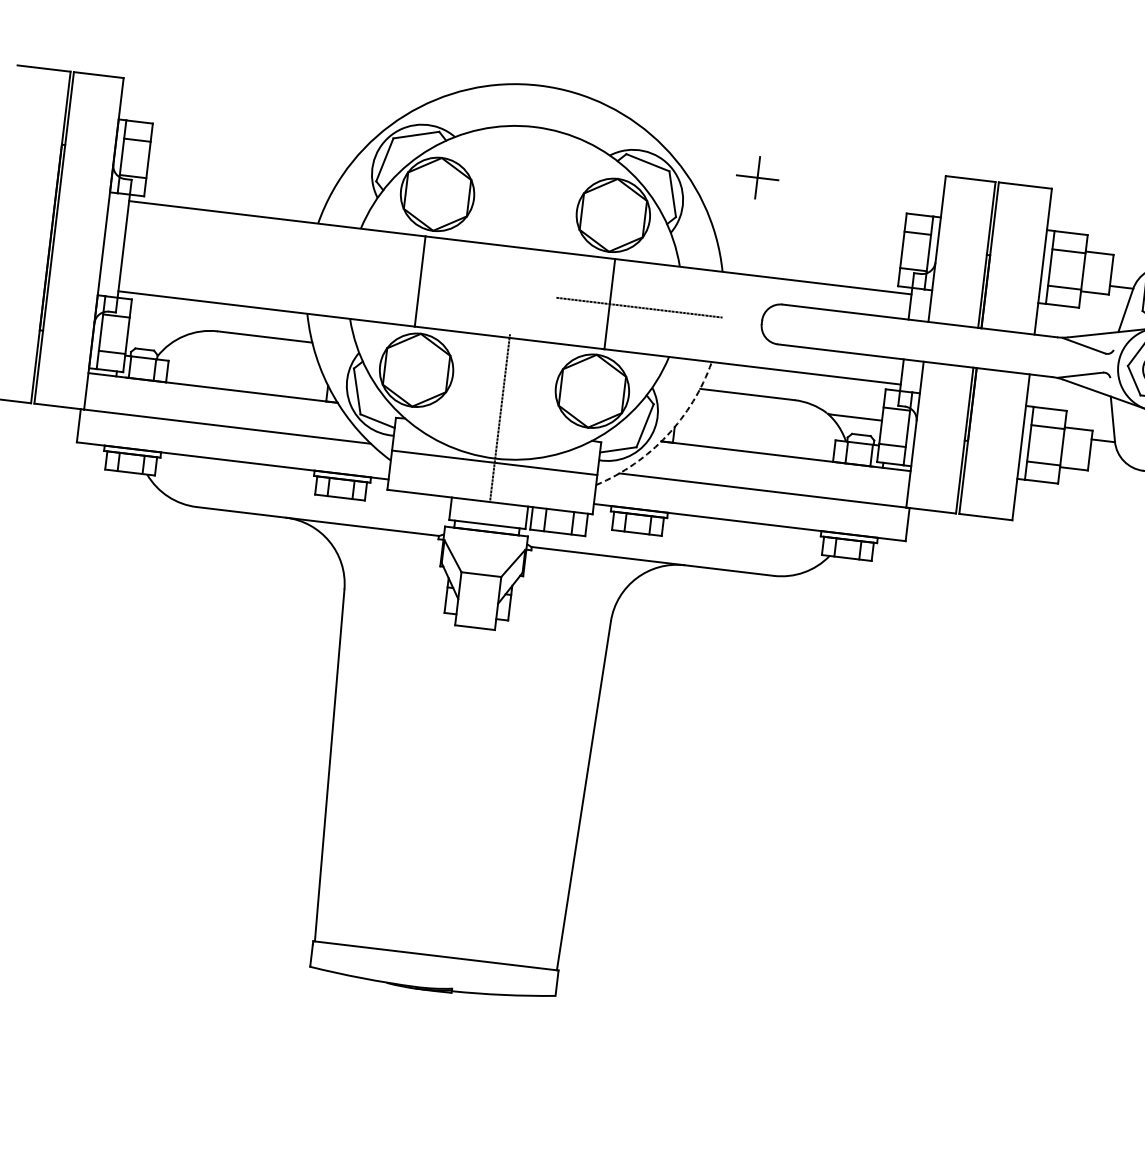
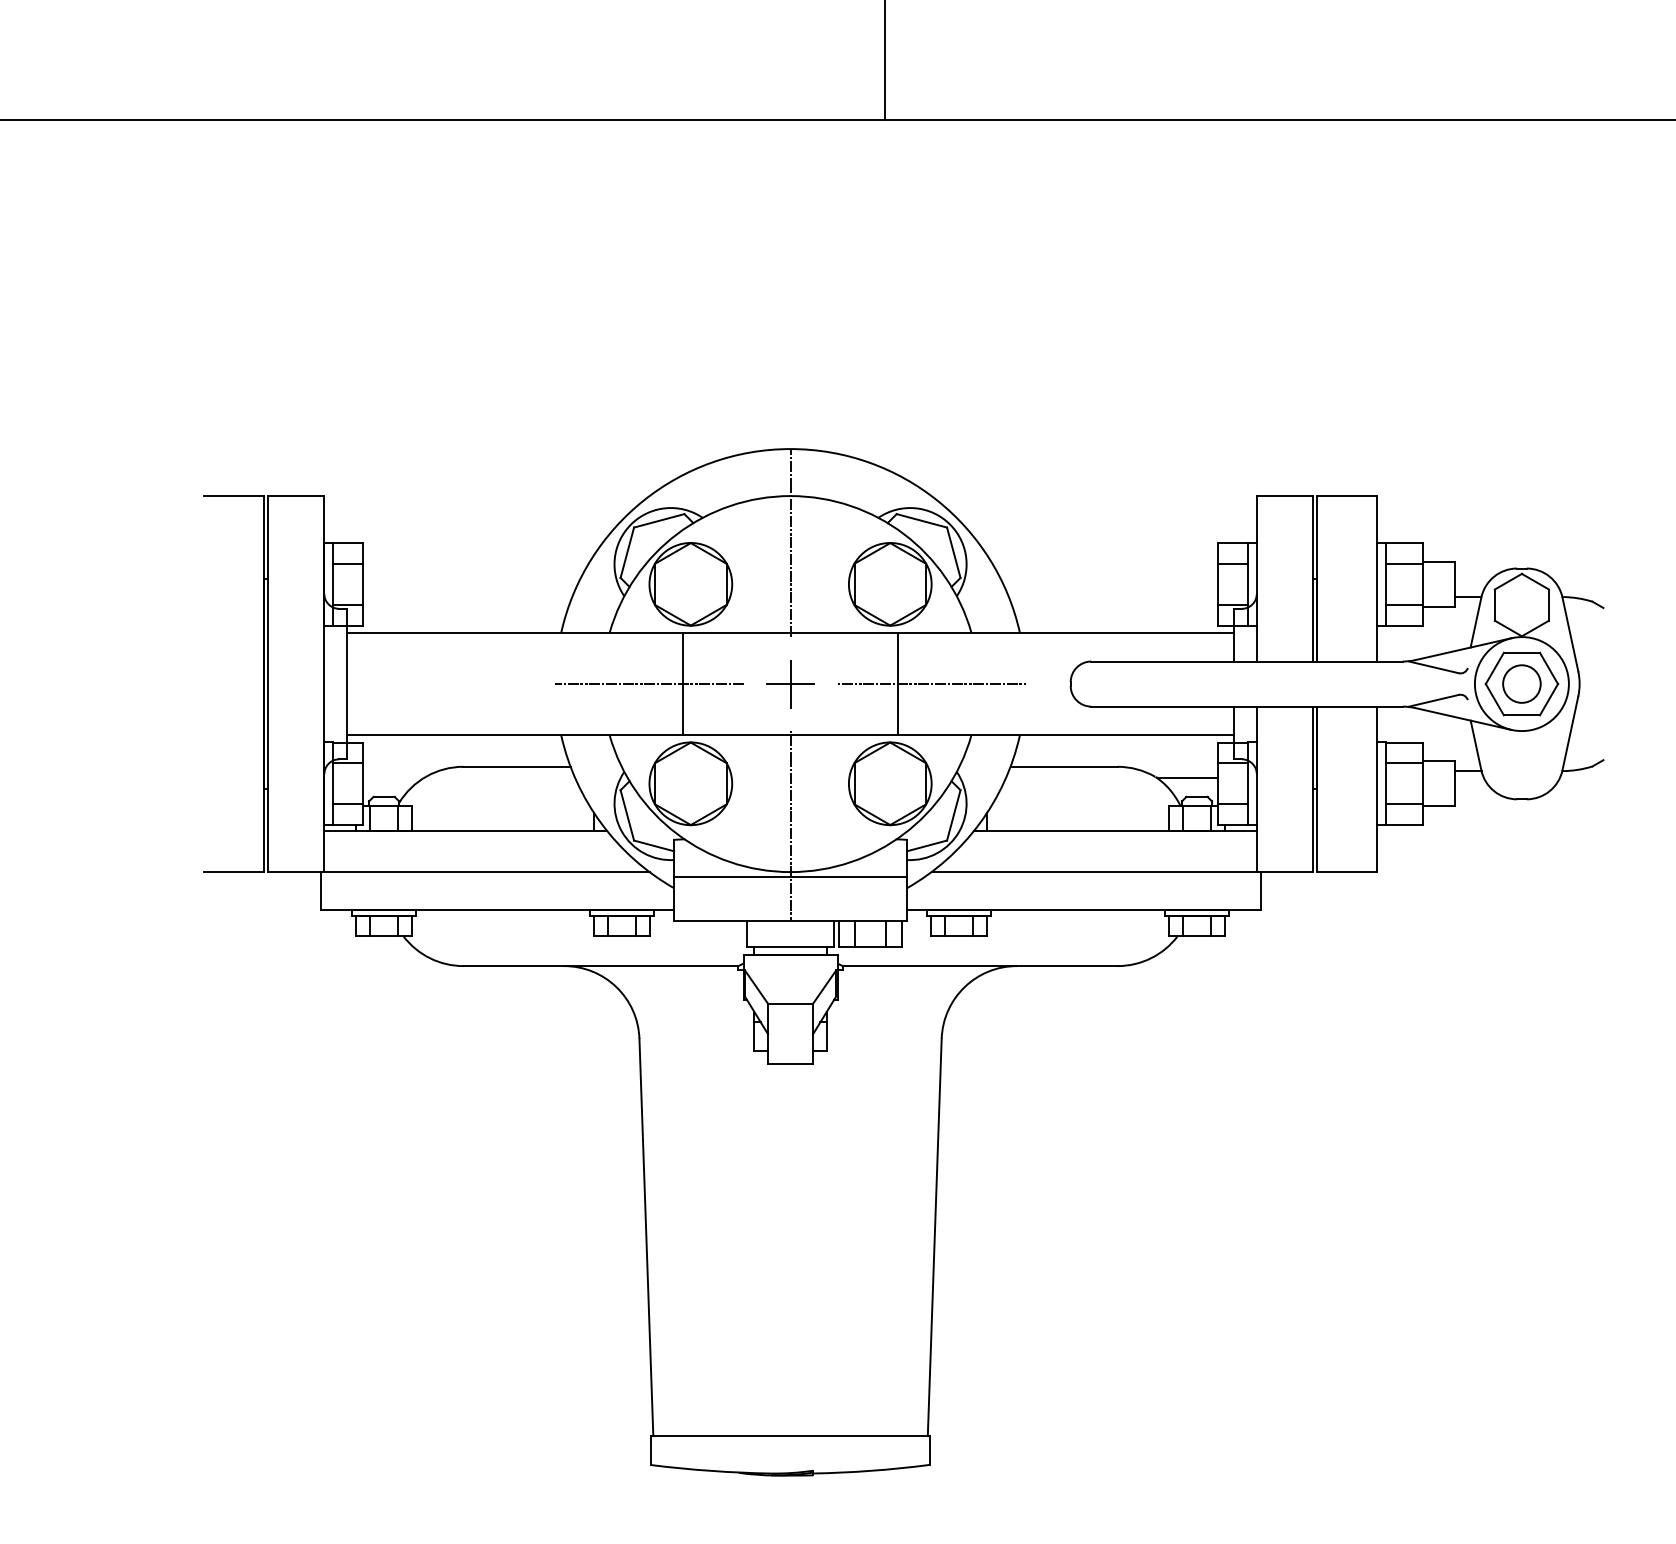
line: (529, 168) -> (790, 542), added
part: (757, 178) -> (790, 684), moved
line: (390, 278) -> (649, 684), added
arc: (666, 435) -> (979, 823), dashed -> solid

